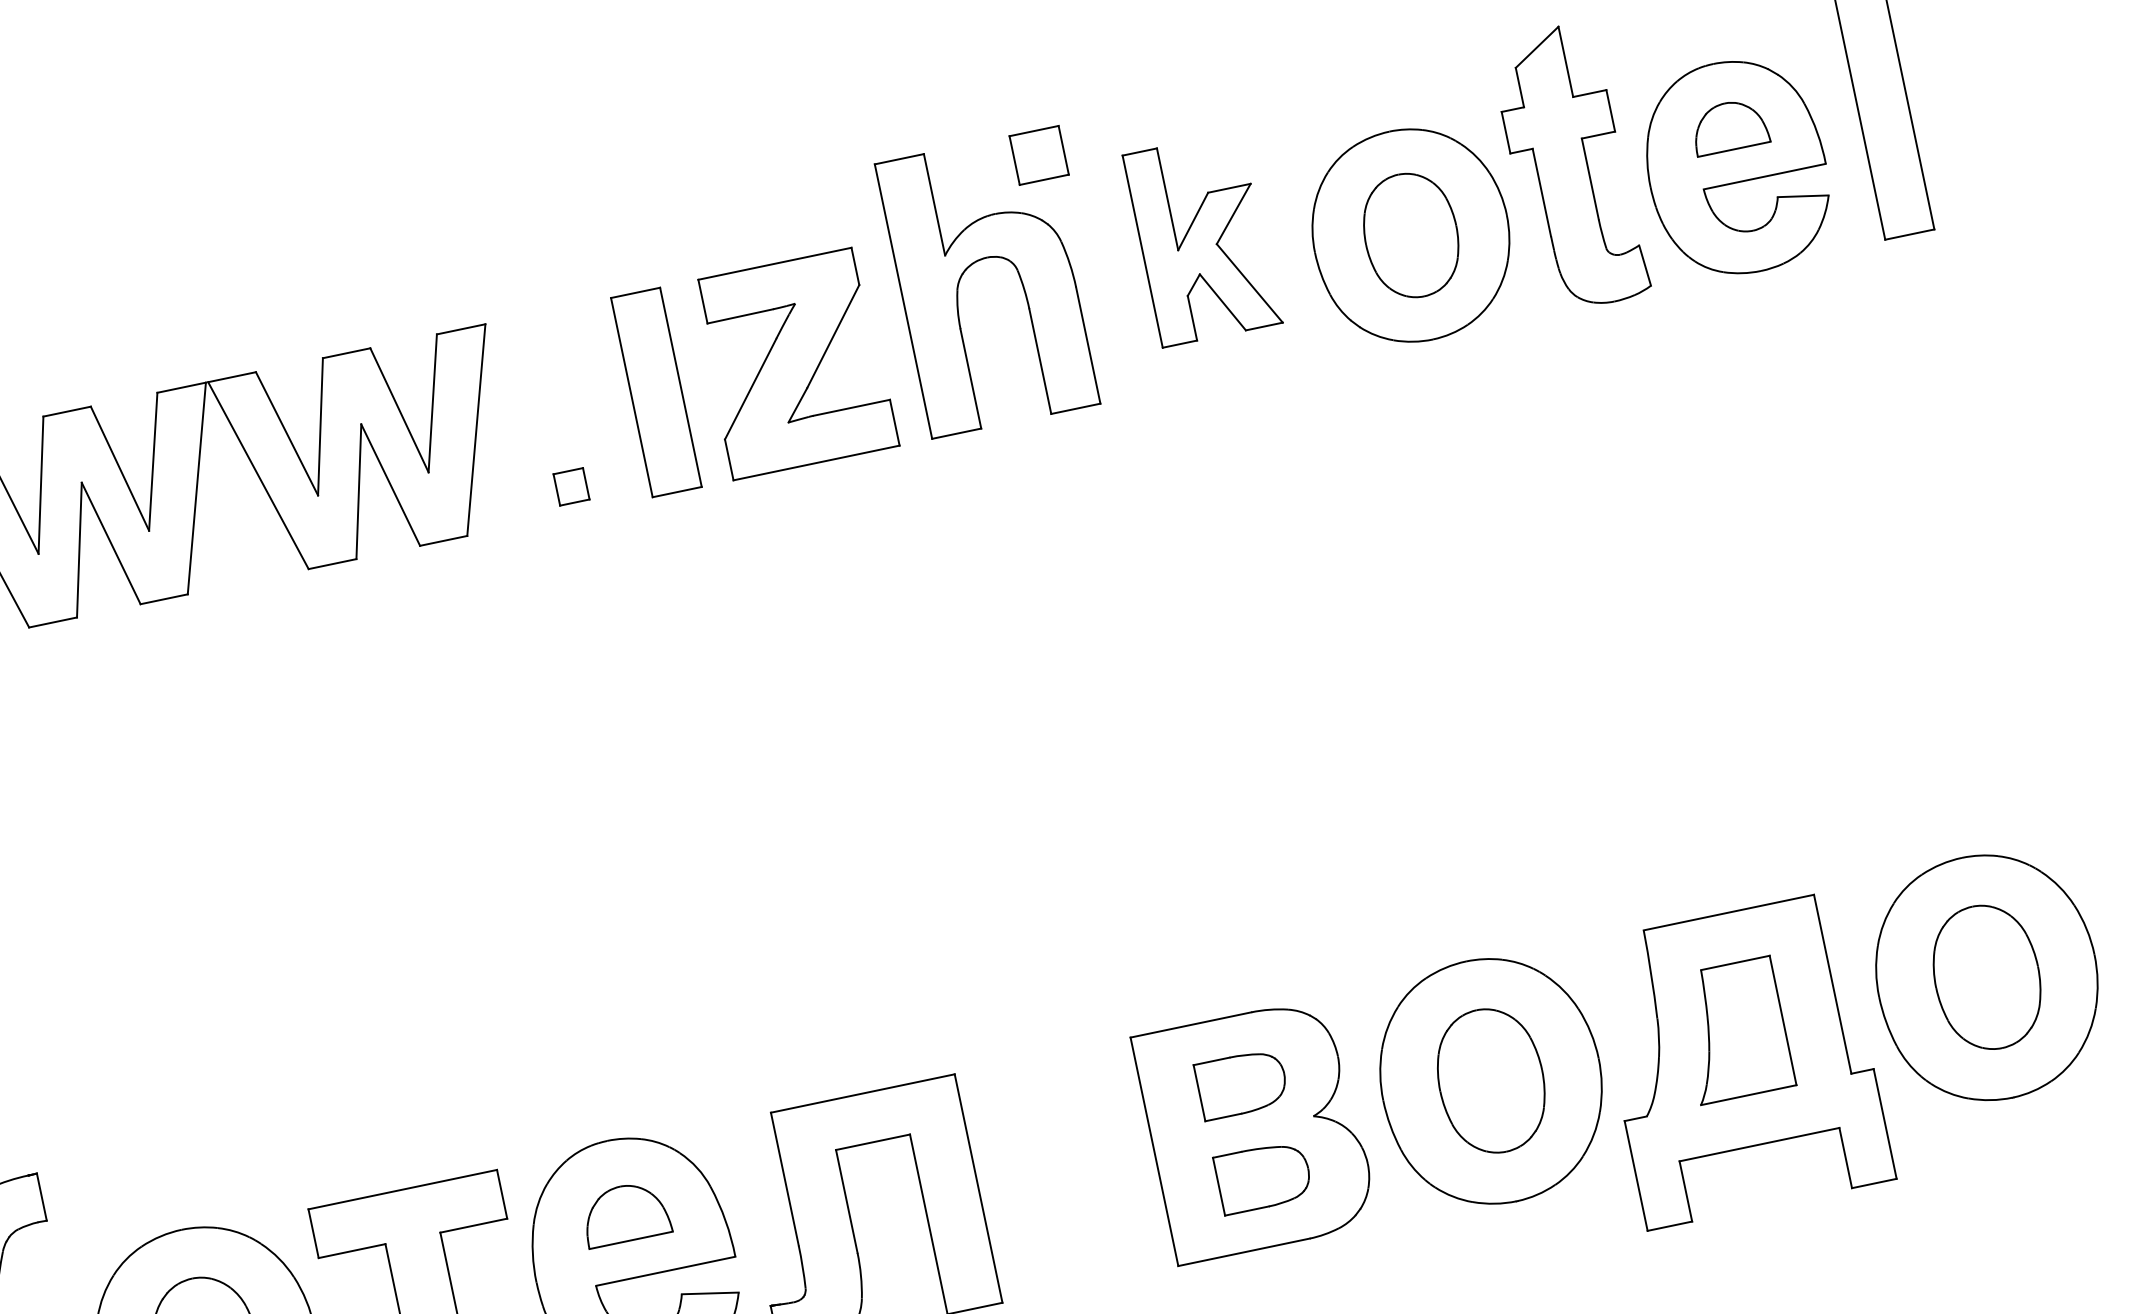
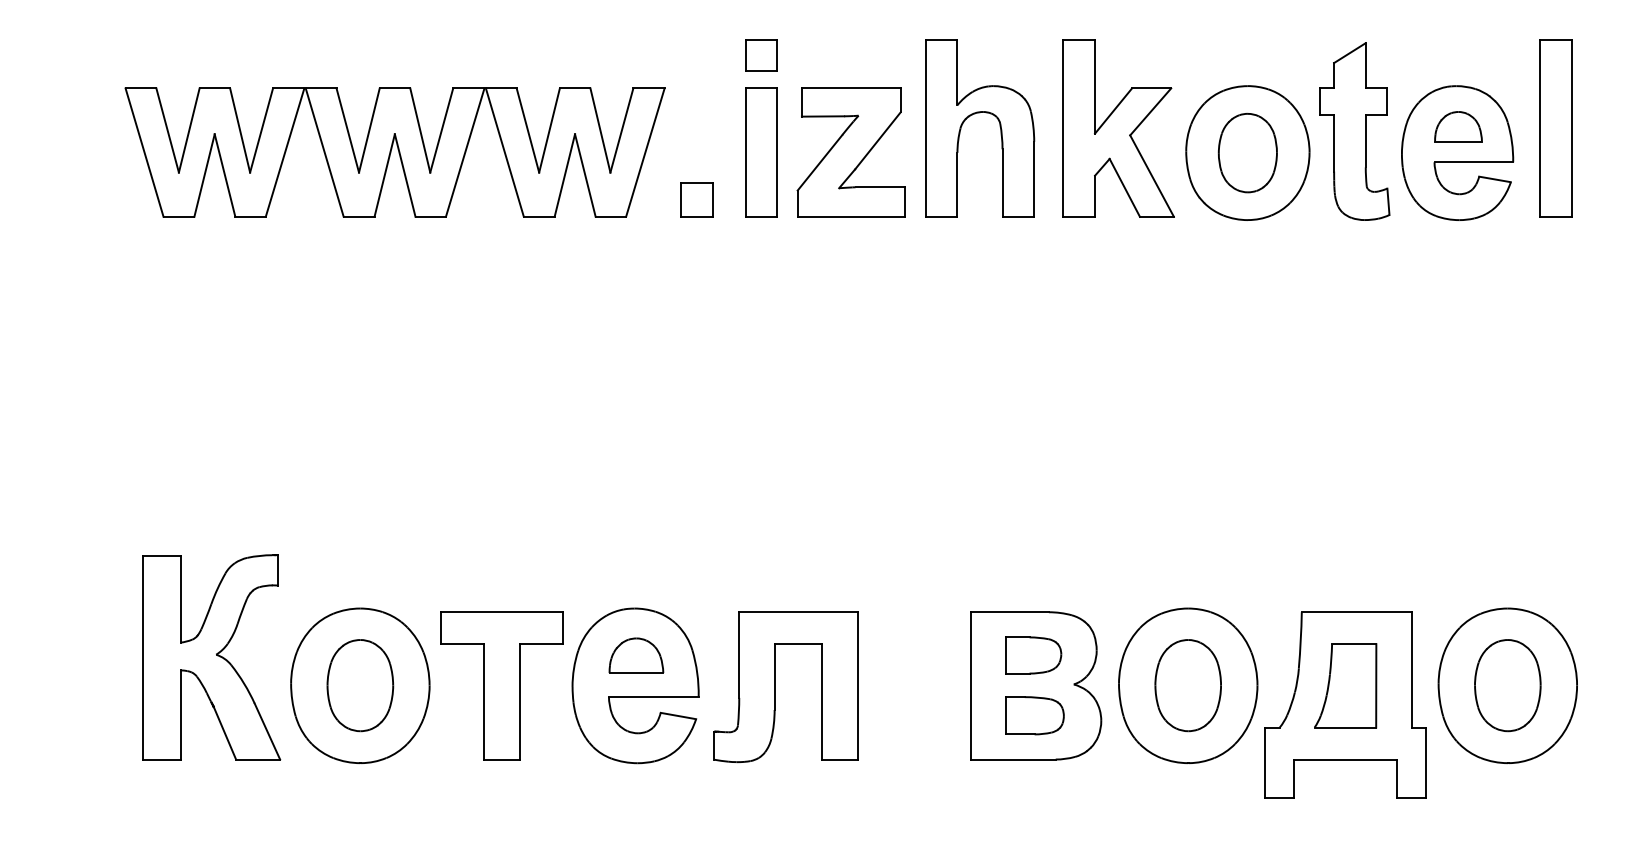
part: (1039, 155) -> (761, 55), moved
part: (1202, 239) -> (1118, 128), size x1.43
part: (570, 486) -> (696, 199), size x1.67

